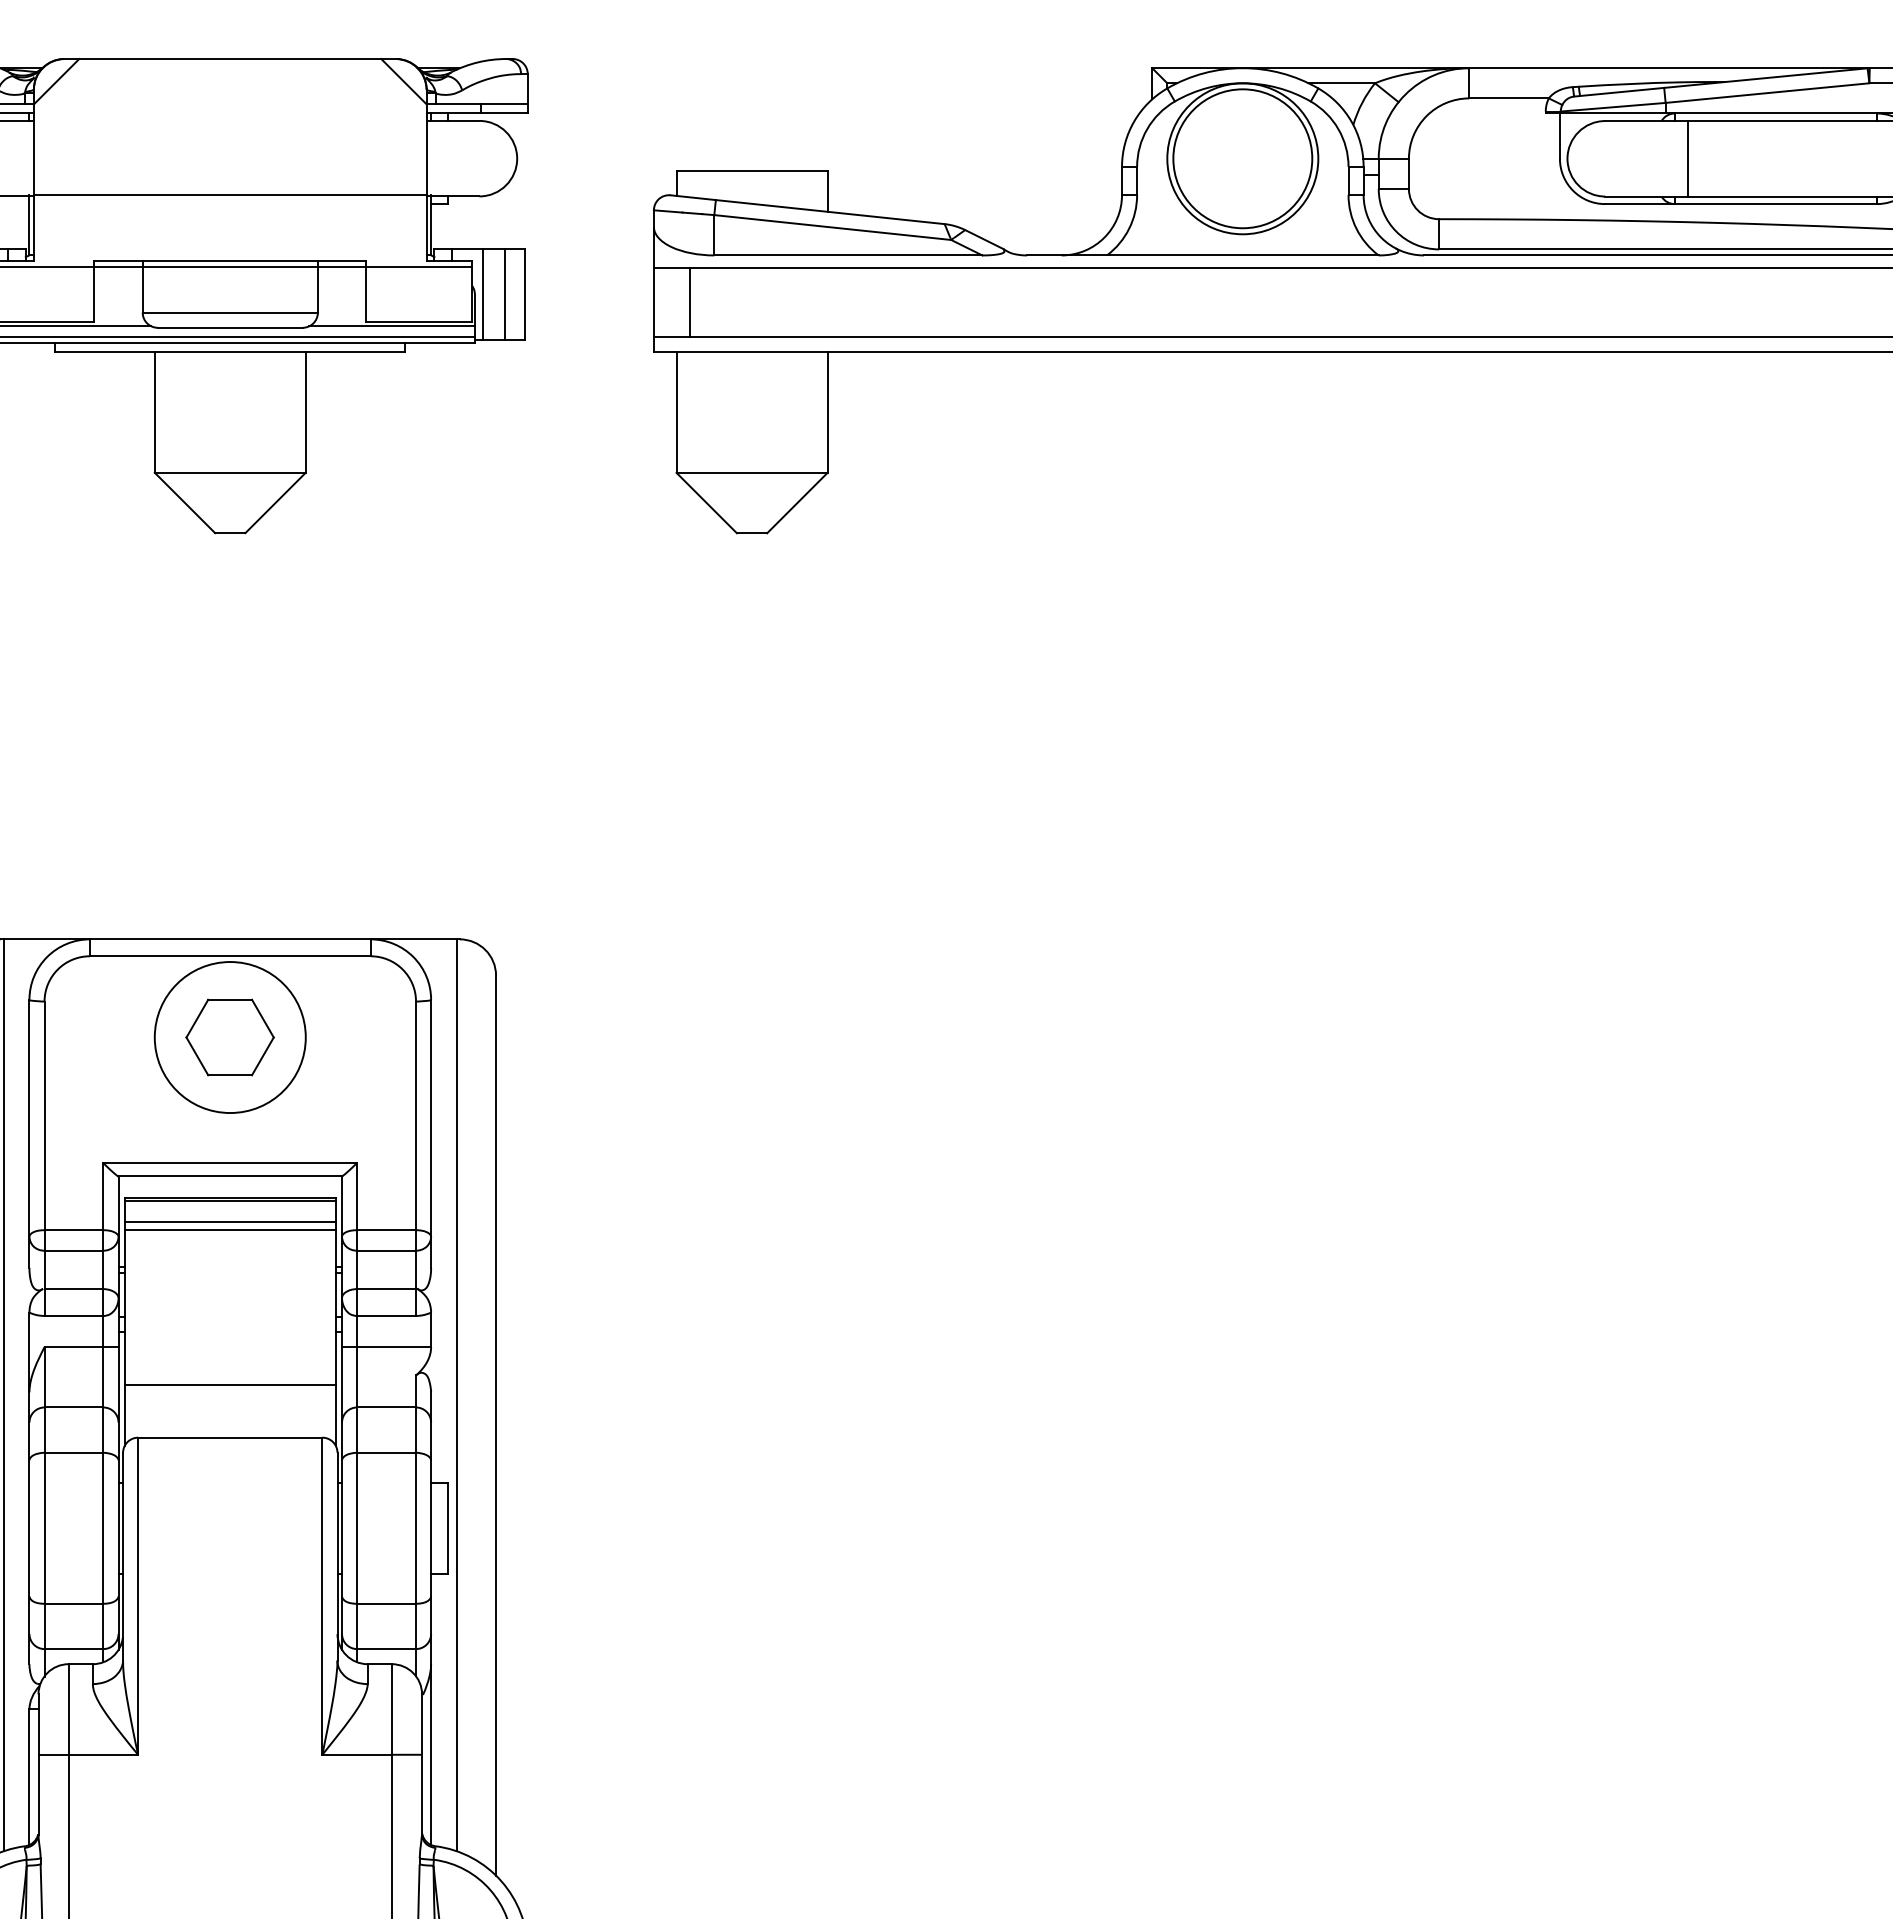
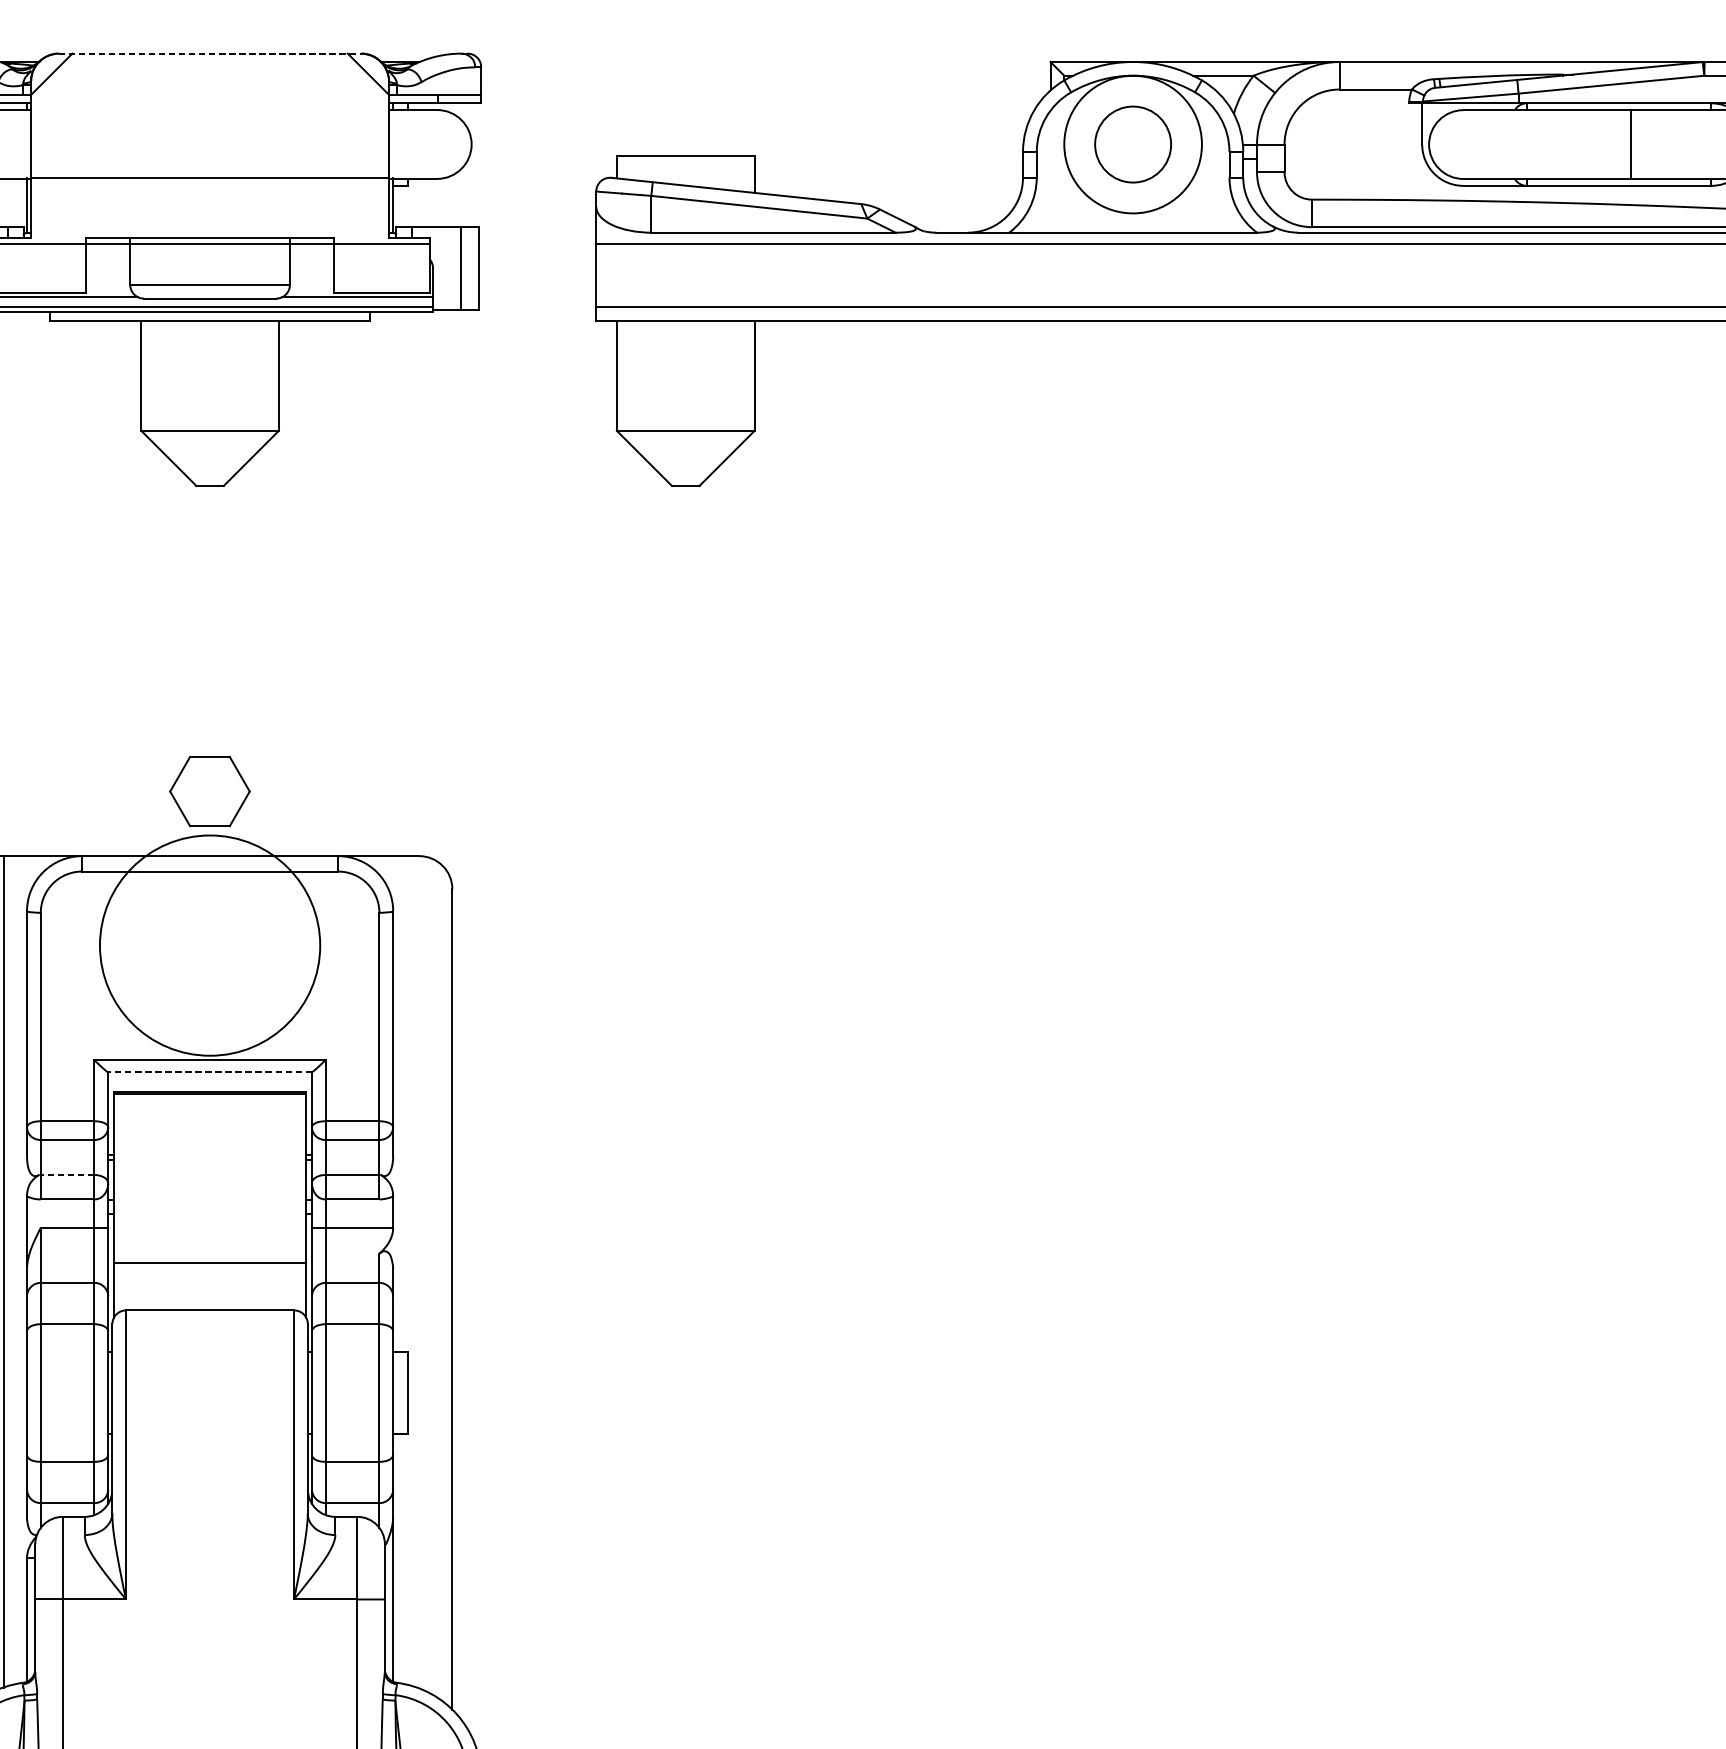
line: (230, 59) -> (210, 54), solid -> dashed
circle: (1242, 158) -> (1132, 144), size x0.6
line: (1688, 158) -> (1631, 144), moved
line: (483, 294) -> (440, 268), removed
line: (690, 301) -> (629, 274), removed
circle: (229, 1037) -> (209, 945), size x1.6
part: (229, 1037) -> (209, 791), moved
line: (230, 1176) -> (210, 1072), solid -> dashed
line: (229, 1222) -> (209, 1114), removed
line: (229, 1229) -> (209, 1120), removed
line: (73, 1289) -> (67, 1175), solid -> dashed
line: (456, 1395) -> (416, 1271), removed

